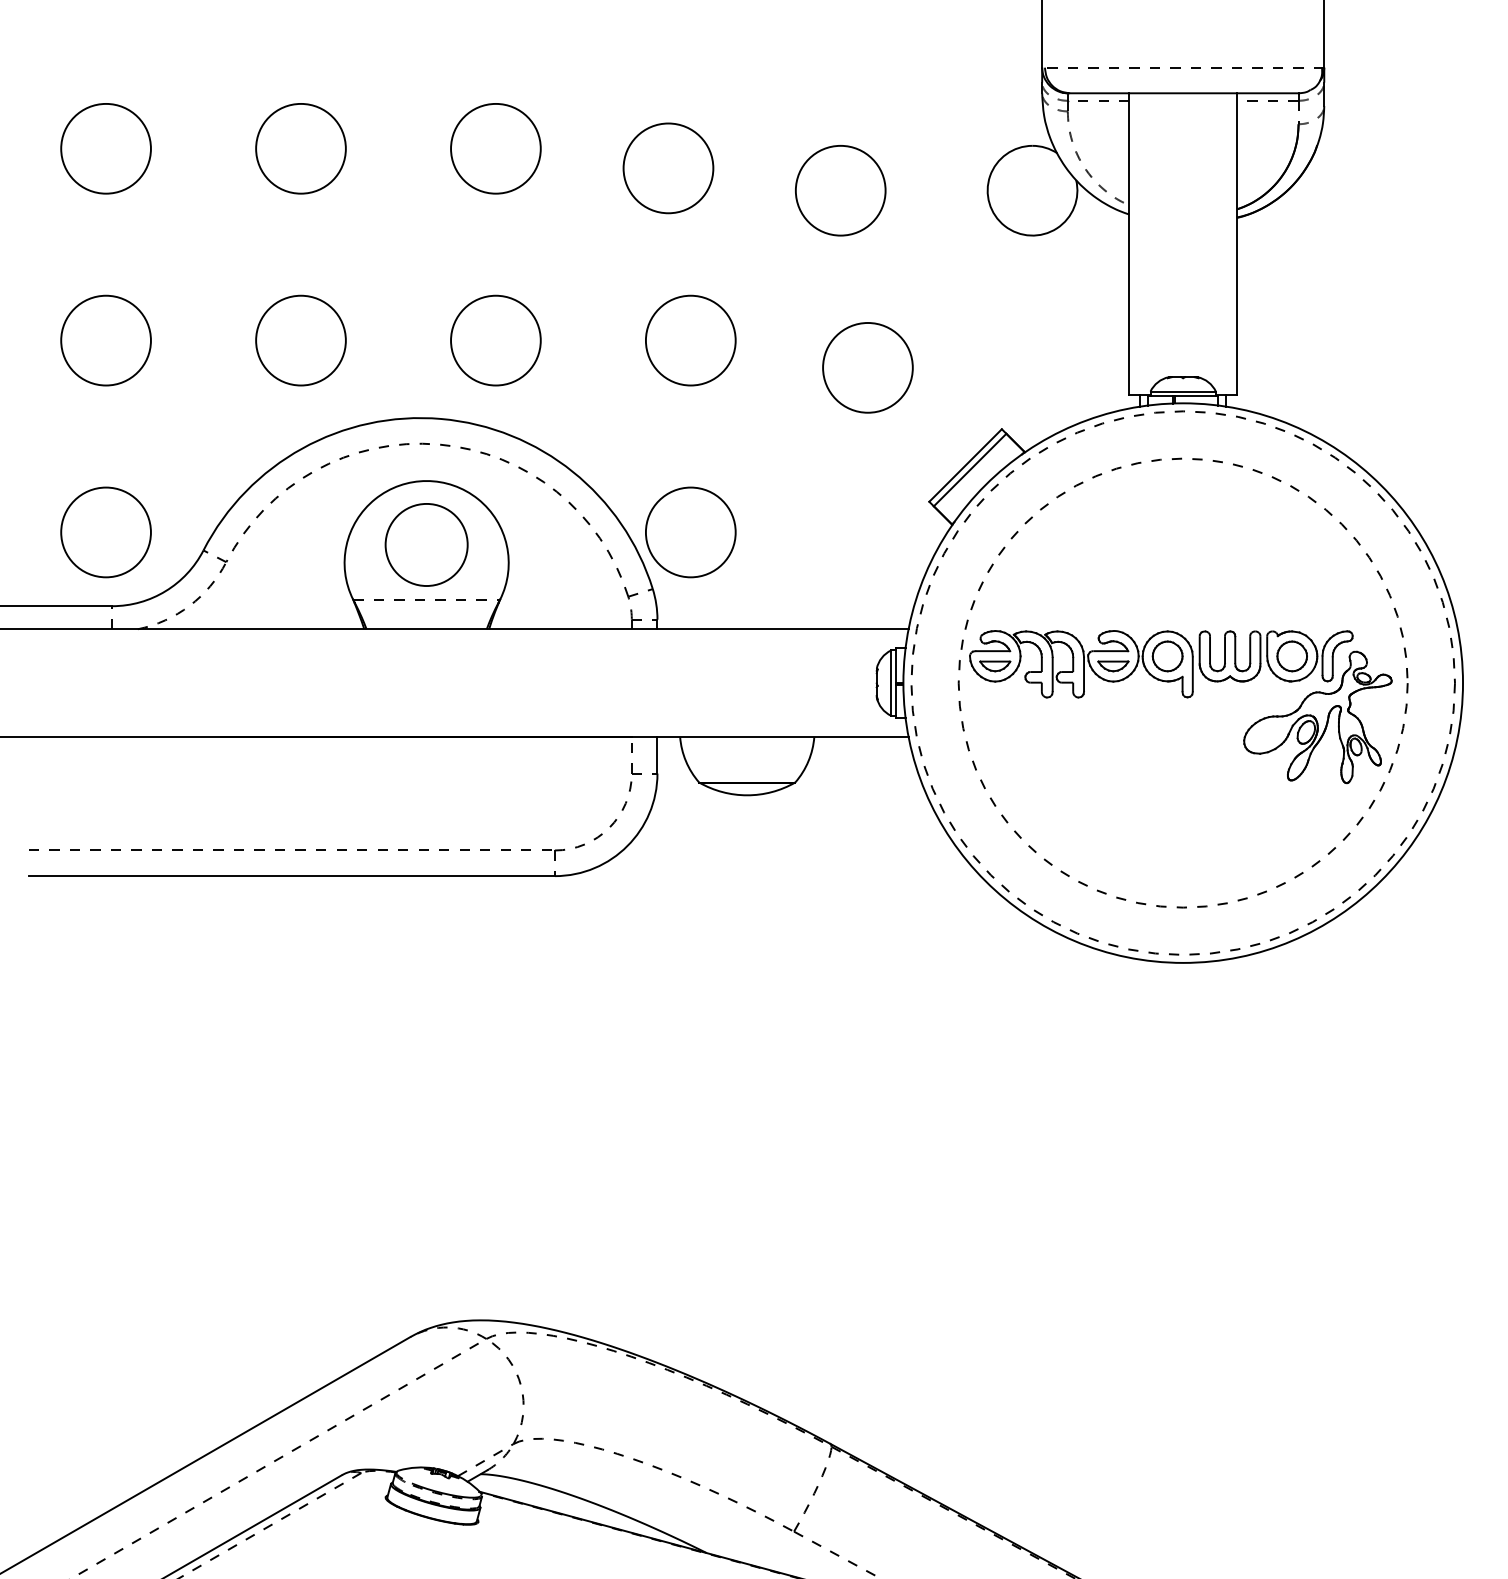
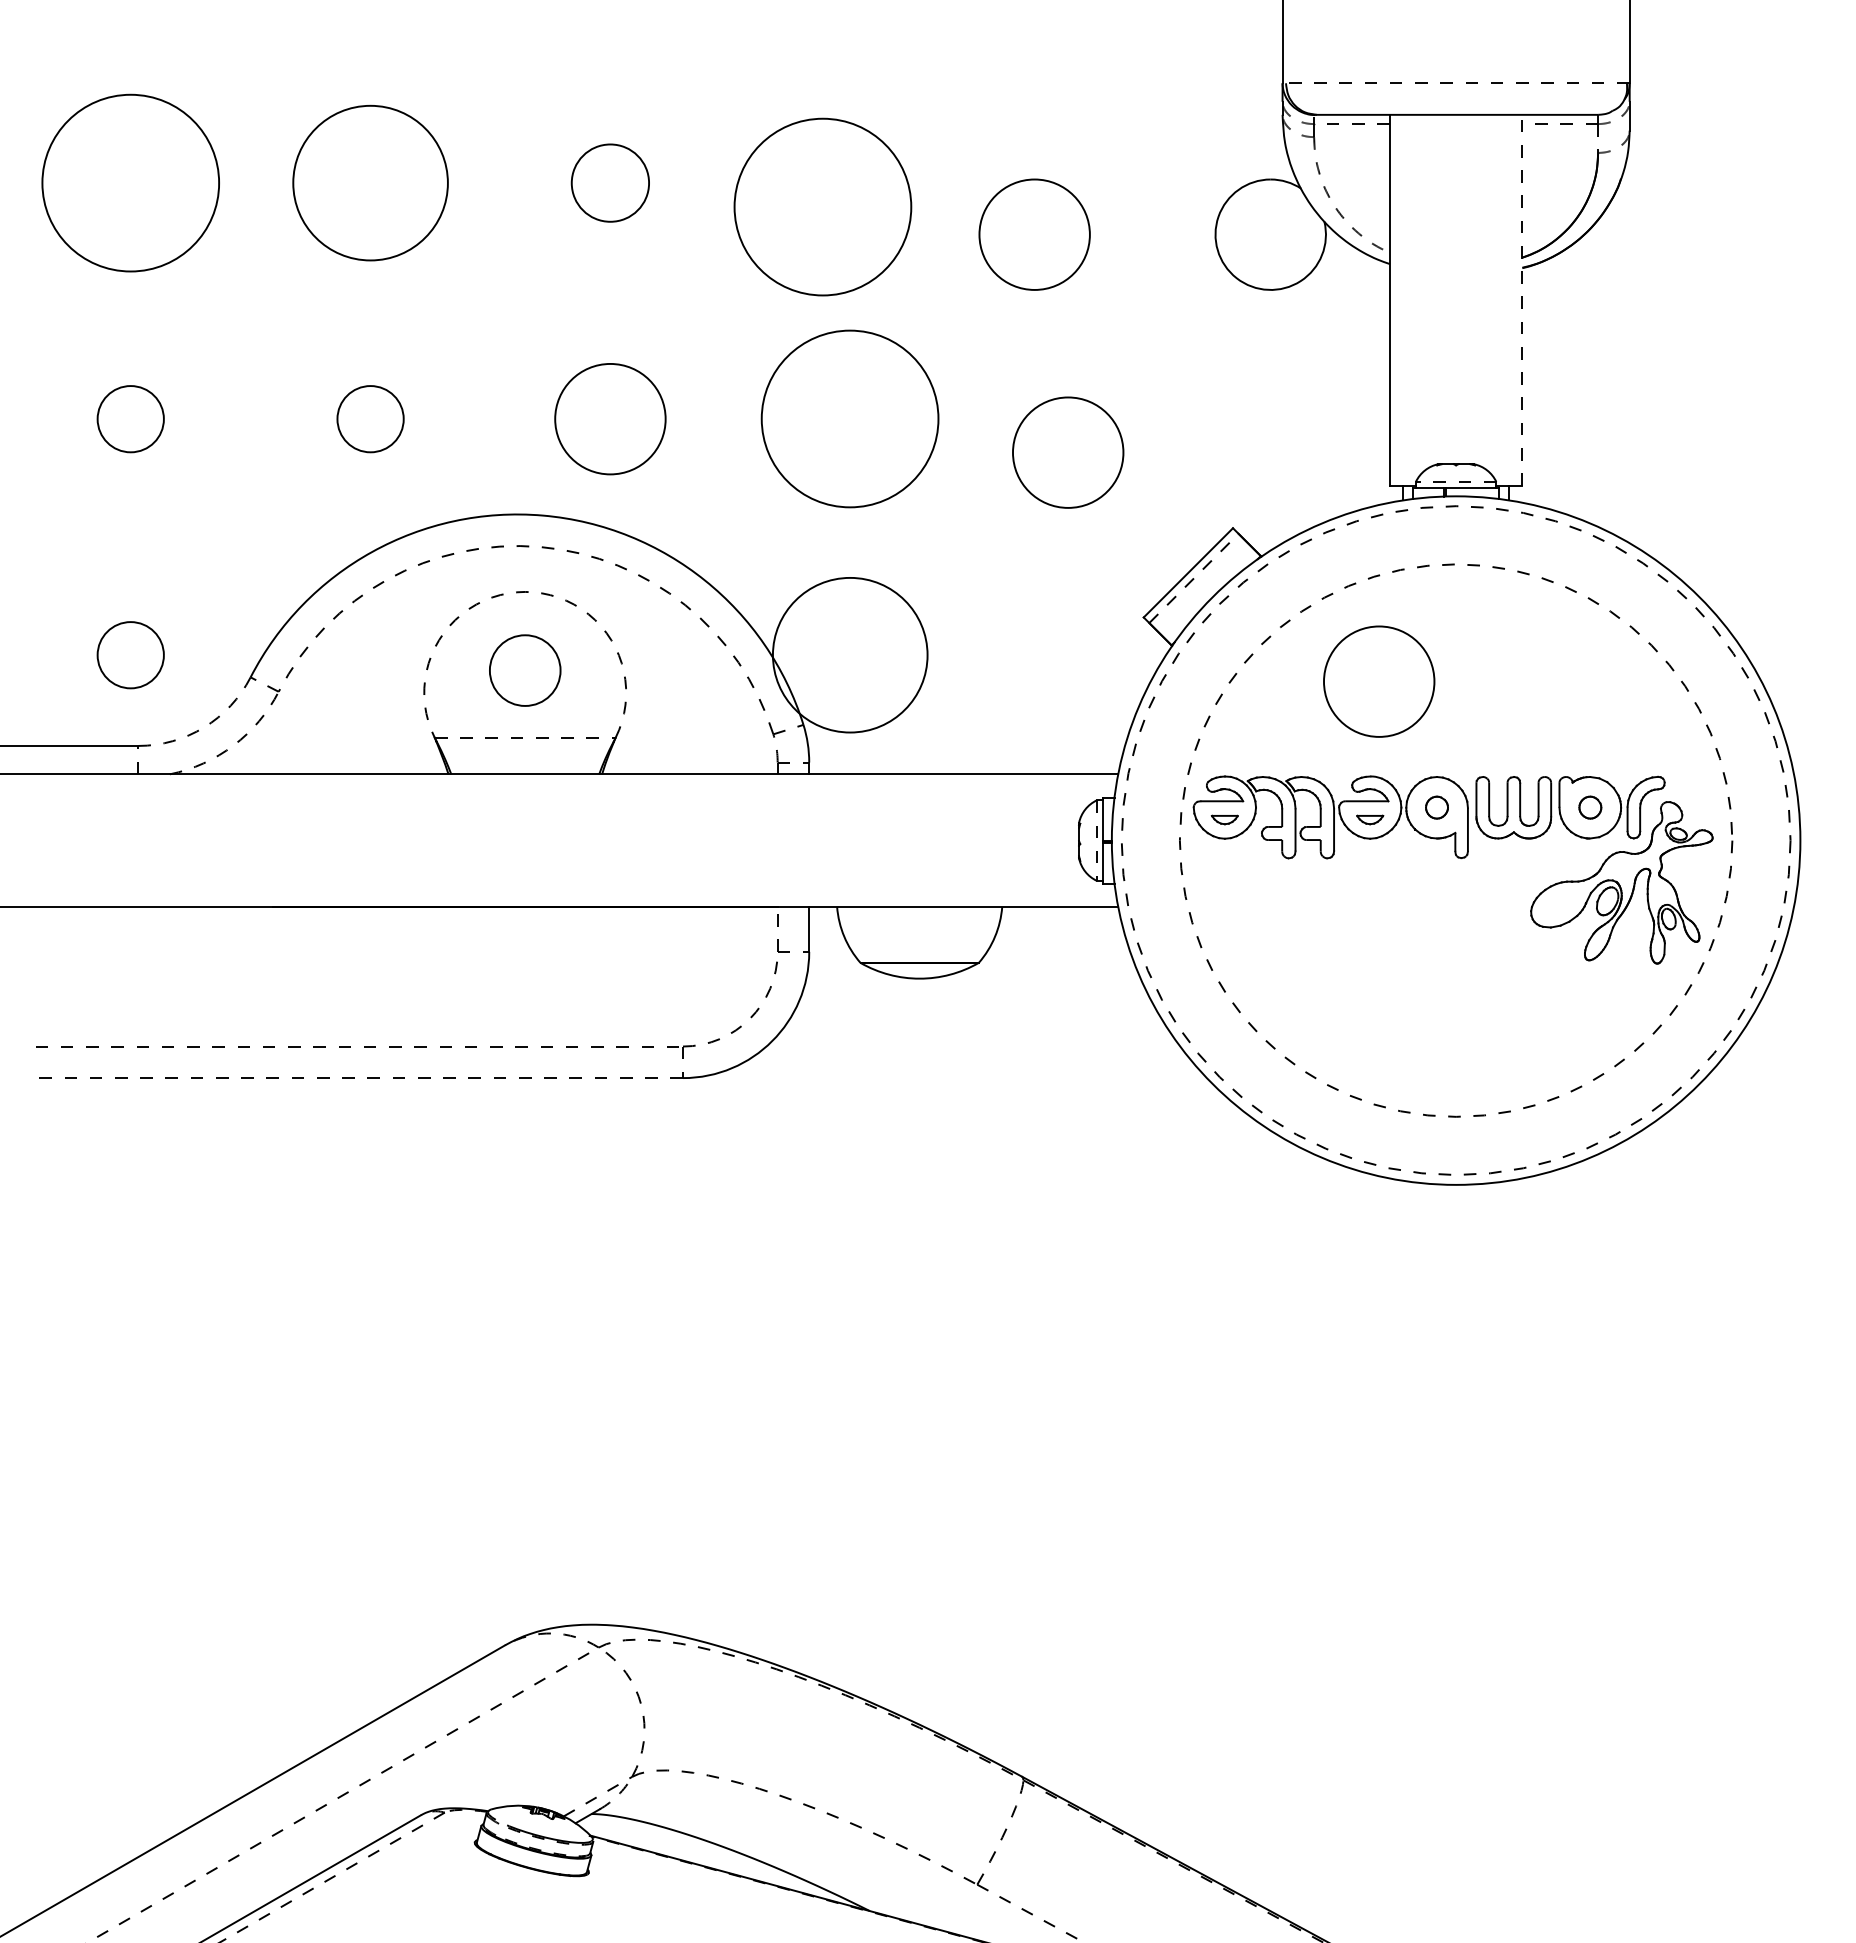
circle: (105, 148) -> (130, 182), size x1.6
circle: (300, 148) -> (370, 182), size x1.4
circle: (495, 148) -> (610, 182), size x0.7
circle: (668, 168) -> (822, 207), size x1.6
line: (1237, 243) -> (1522, 299), solid -> dashed
circle: (105, 340) -> (130, 418), size x0.6
circle: (300, 340) -> (370, 418), size x0.6
circle: (691, 340) -> (850, 419), size x1.6
line: (1182, 391) -> (1455, 481), solid -> dashed
line: (970, 470) -> (1194, 578), solid -> dashed
arc: (426, 480) -> (525, 591), solid -> dashed
circle: (105, 532) -> (130, 655), size x0.6
circle: (691, 532) -> (850, 655), size x1.4
circle: (426, 544) -> (524, 670), size x0.7
circle: (1120, 553) -> (1379, 681), added
arc: (166, 591) -> (204, 727), solid -> dashed
part: (1167, 656) -> (1436, 807), size x0.6
part: (1292, 656) -> (1590, 807), size x0.6
part: (994, 665) -> (1224, 819), size x0.7
part: (1112, 665) -> (1369, 819), size x0.7
line: (890, 683) -> (1096, 841), solid -> dashed
line: (291, 876) -> (359, 1078), solid -> dashed

